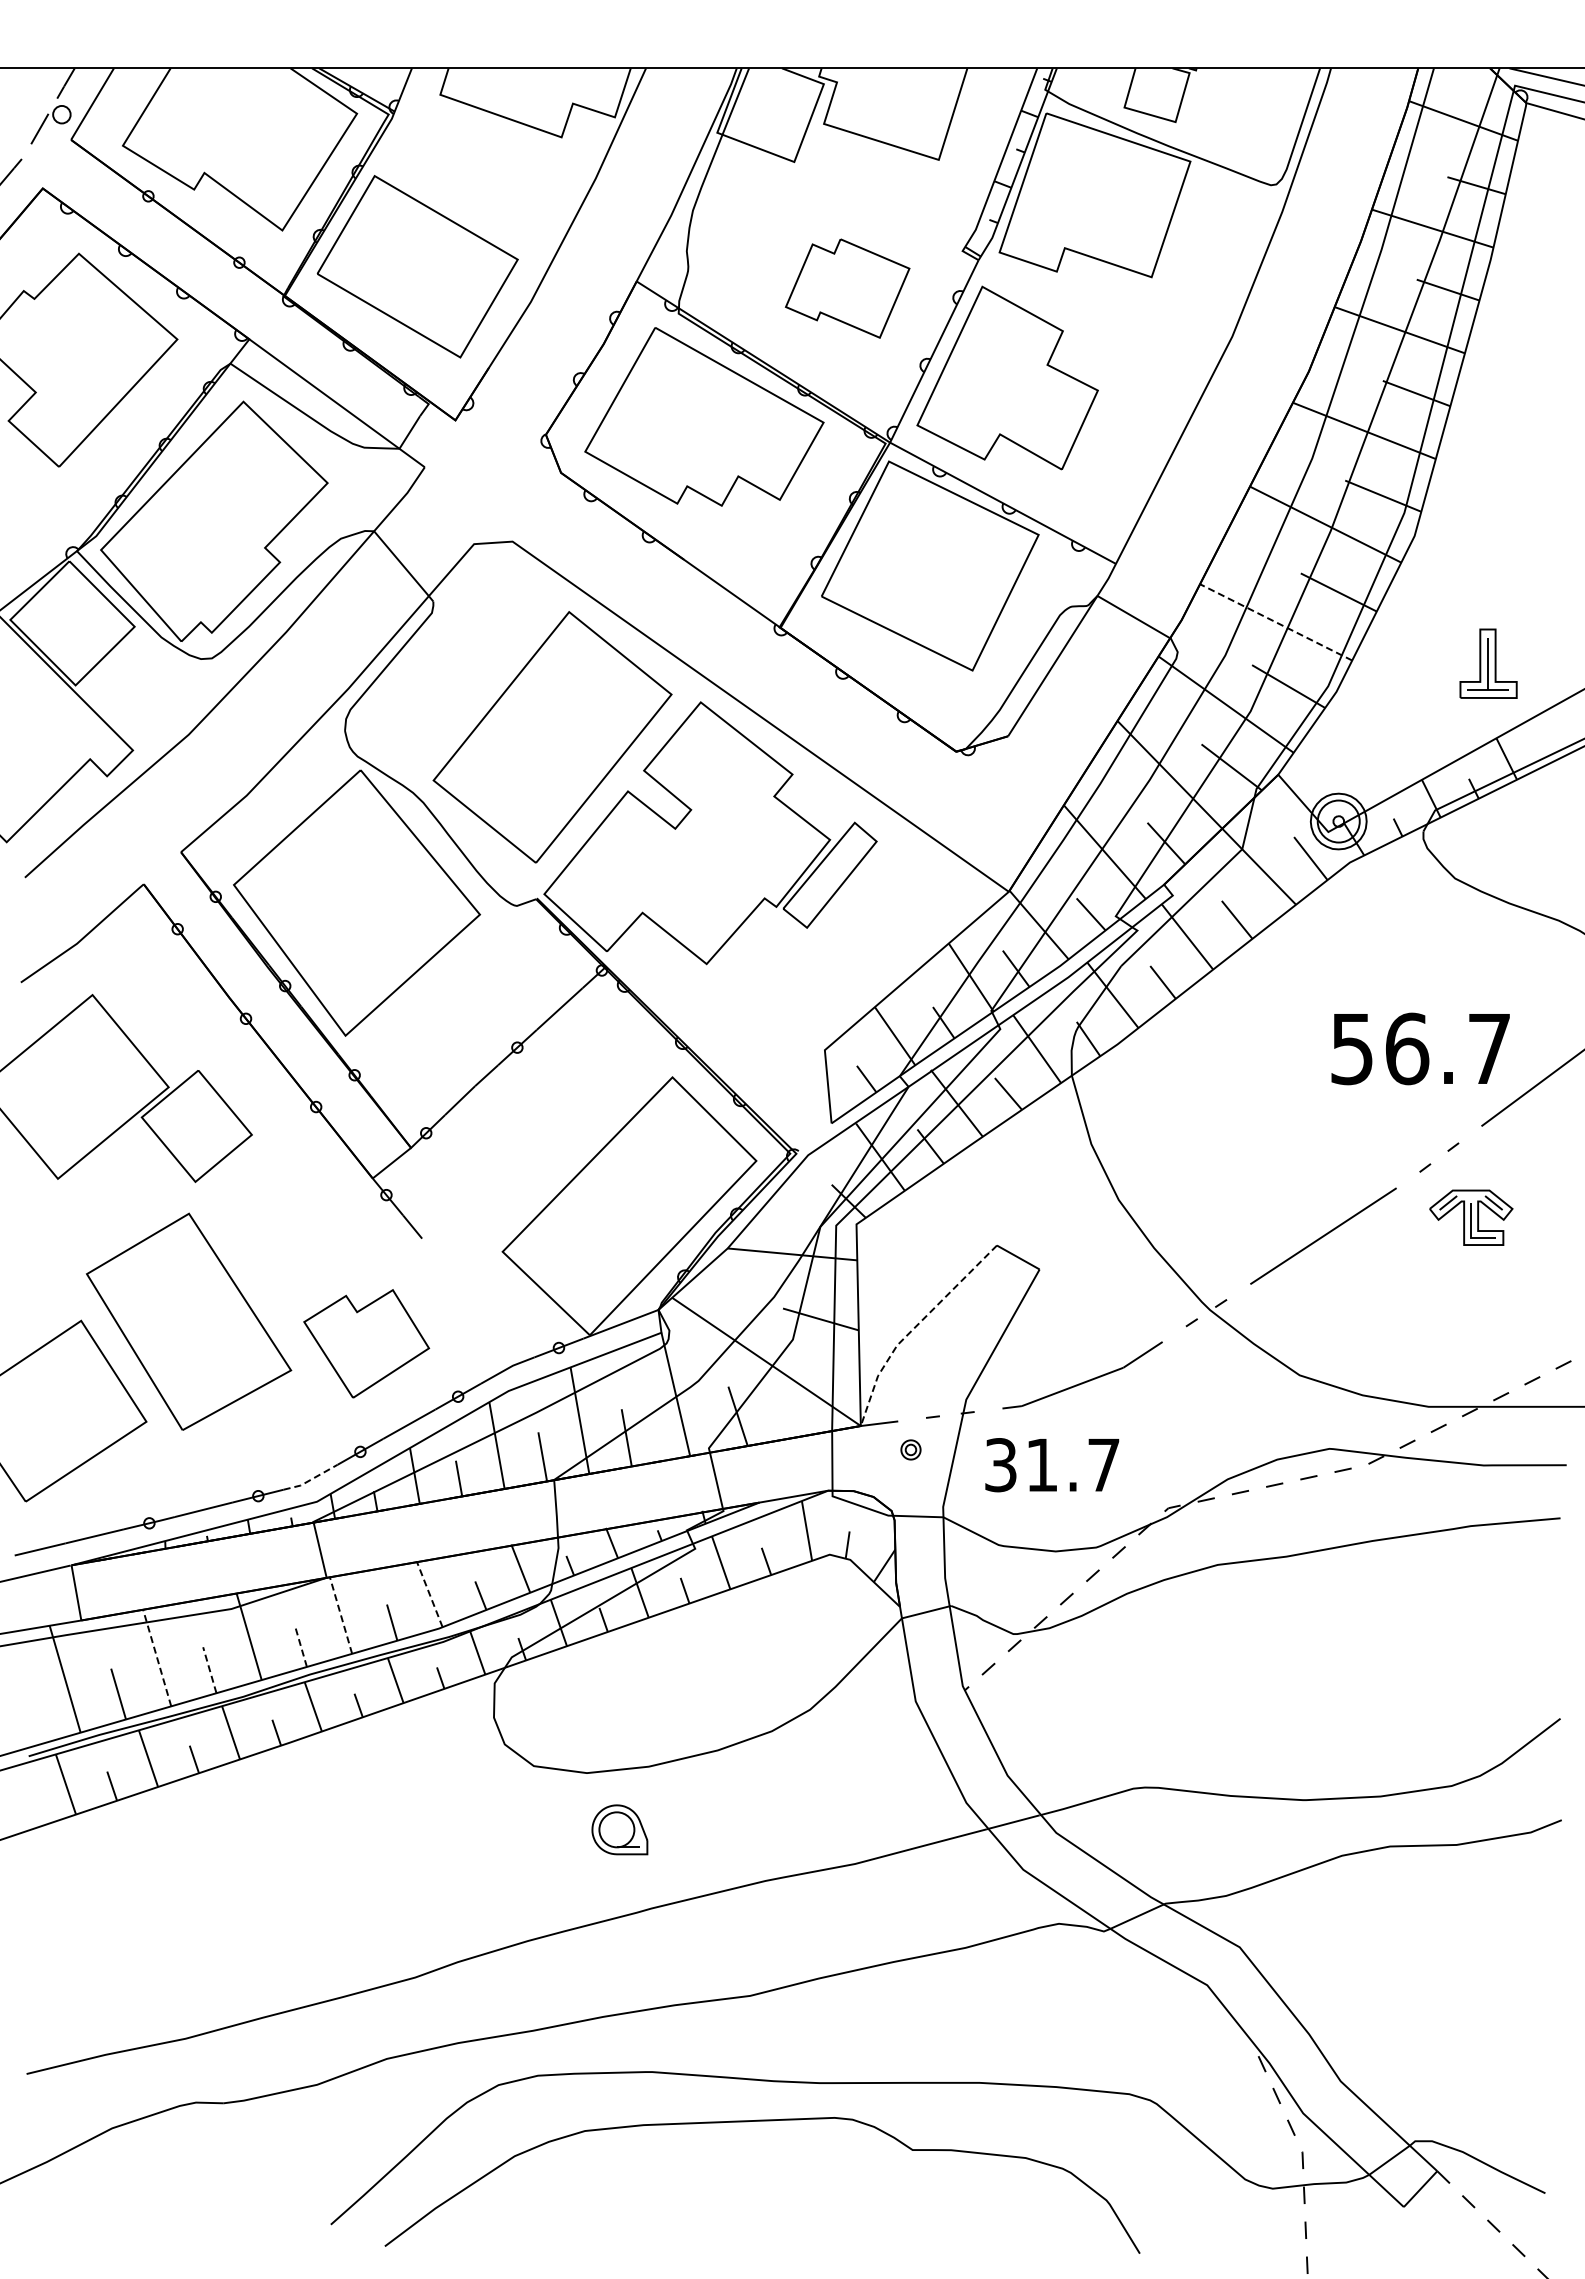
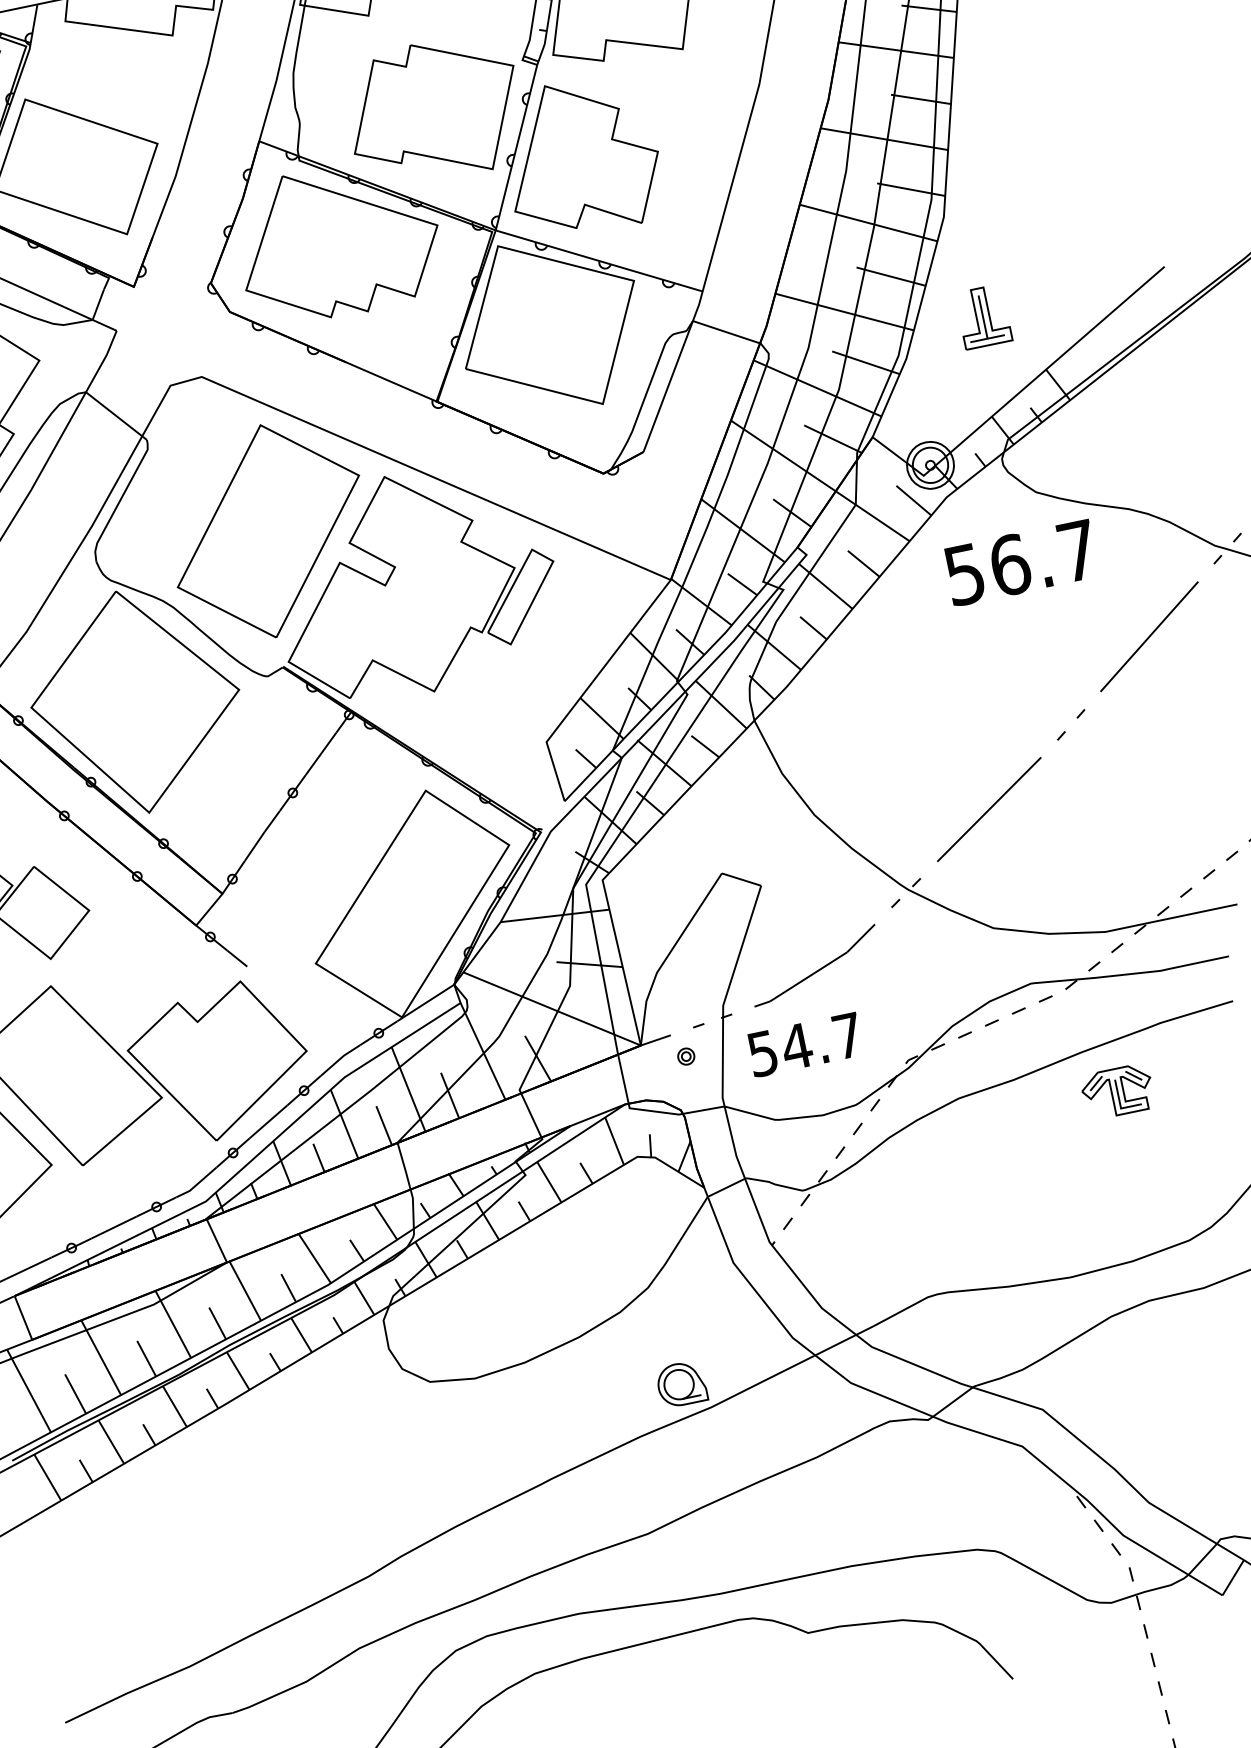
part: (847, 288) -> (434, 110), size x1.67
line: (1275, 622) -> (844, 312), dashed -> solid
part: (1488, 663) -> (983, 316), moved
text: (1420, 1048) -> (1021, 562), moved
part: (1471, 1217) -> (1117, 1091), moved
line: (914, 1328) -> (668, 955), dashed -> solid
part: (366, 1343) -> (219, 1062), size x1.67
text: (1022, 1464) -> (780, 1049), 31.7 -> 54.7
line: (311, 1479) -> (197, 1184), dashed -> solid
line: (429, 1593) -> (314, 1257), dashed -> solid
line: (340, 1614) -> (244, 1290), dashed -> solid
line: (300, 1646) -> (217, 1323), dashed -> solid
line: (157, 1657) -> (101, 1357), dashed -> solid
line: (209, 1670) -> (146, 1358), dashed -> solid
part: (619, 1829) -> (681, 1383), moved

